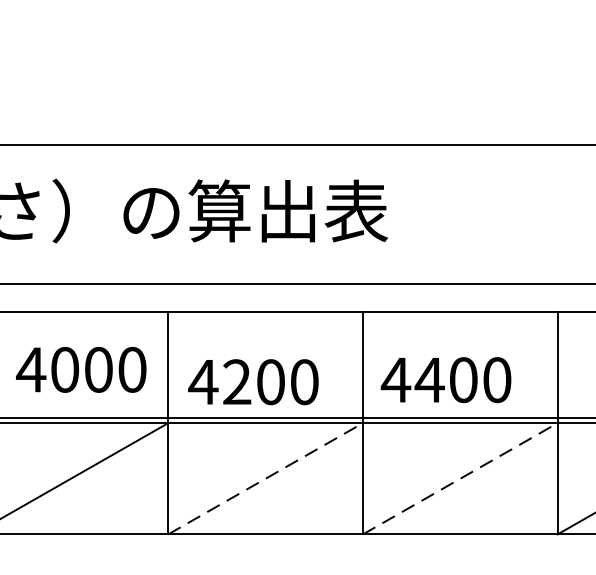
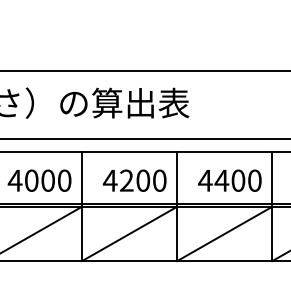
text: (445, 379) -> (229, 180), moved
text: (252, 381) -> (134, 180), moved
line: (265, 477) -> (129, 233), dashed -> solid
line: (459, 477) -> (224, 233), dashed -> solid

